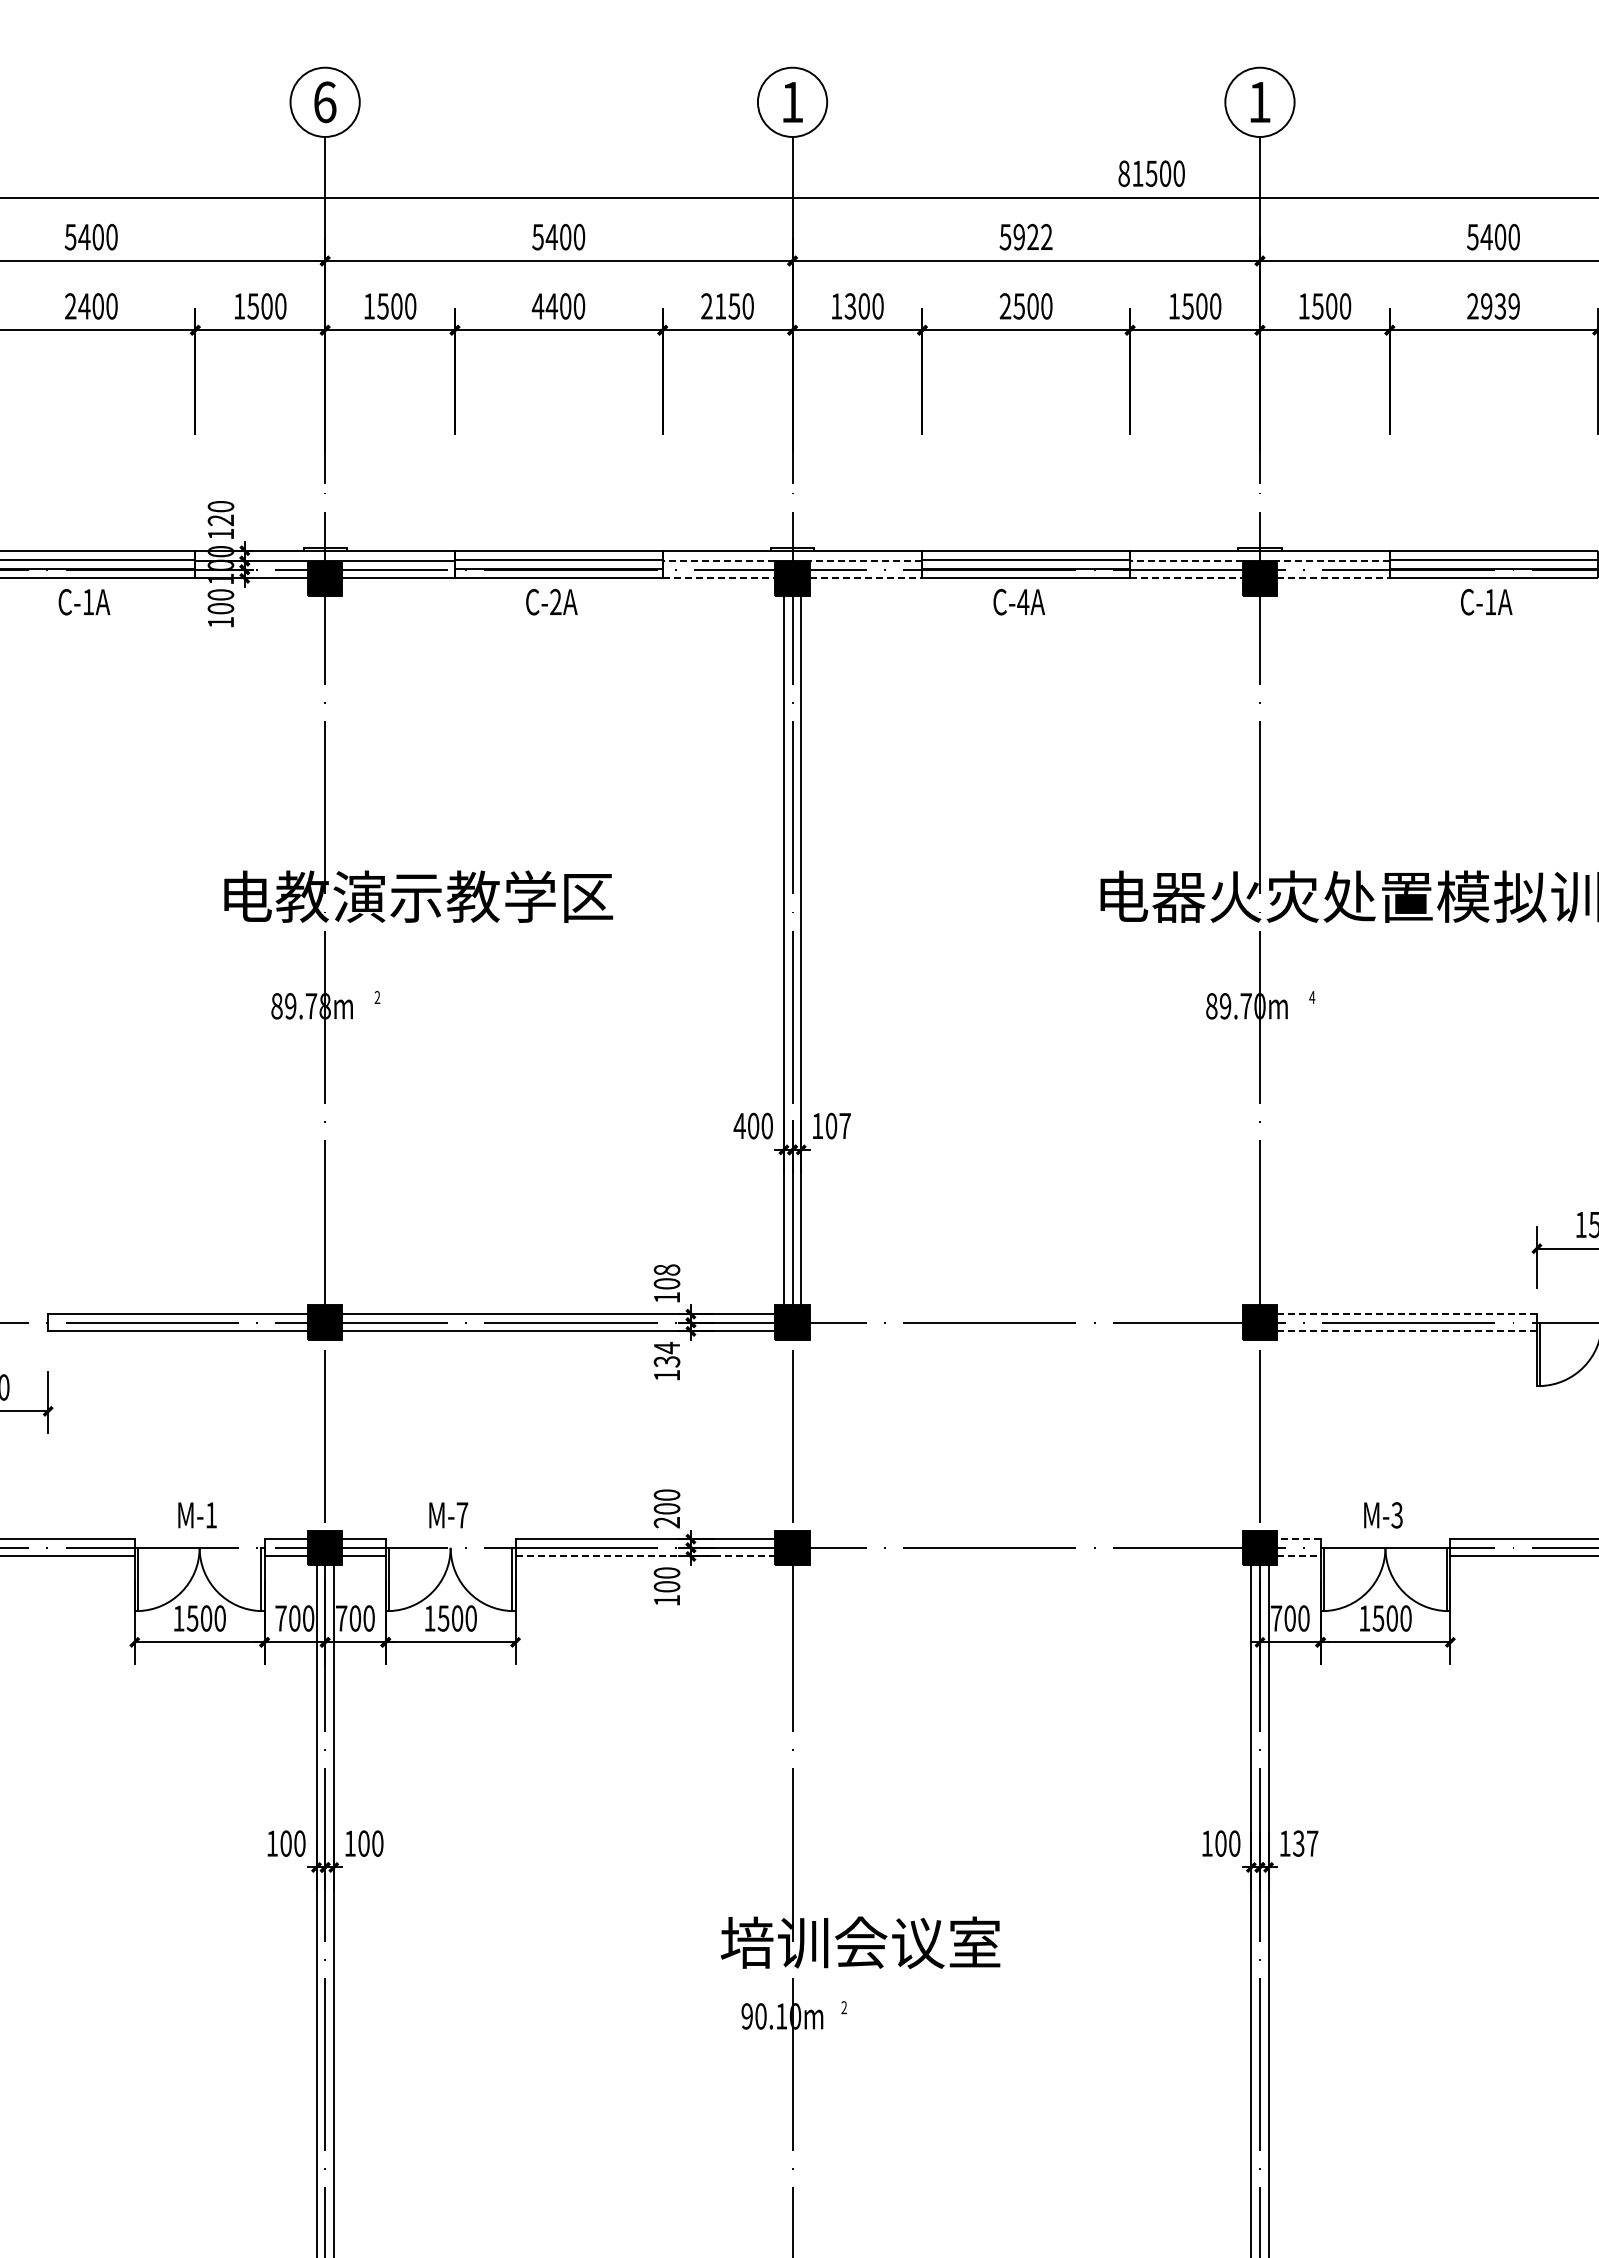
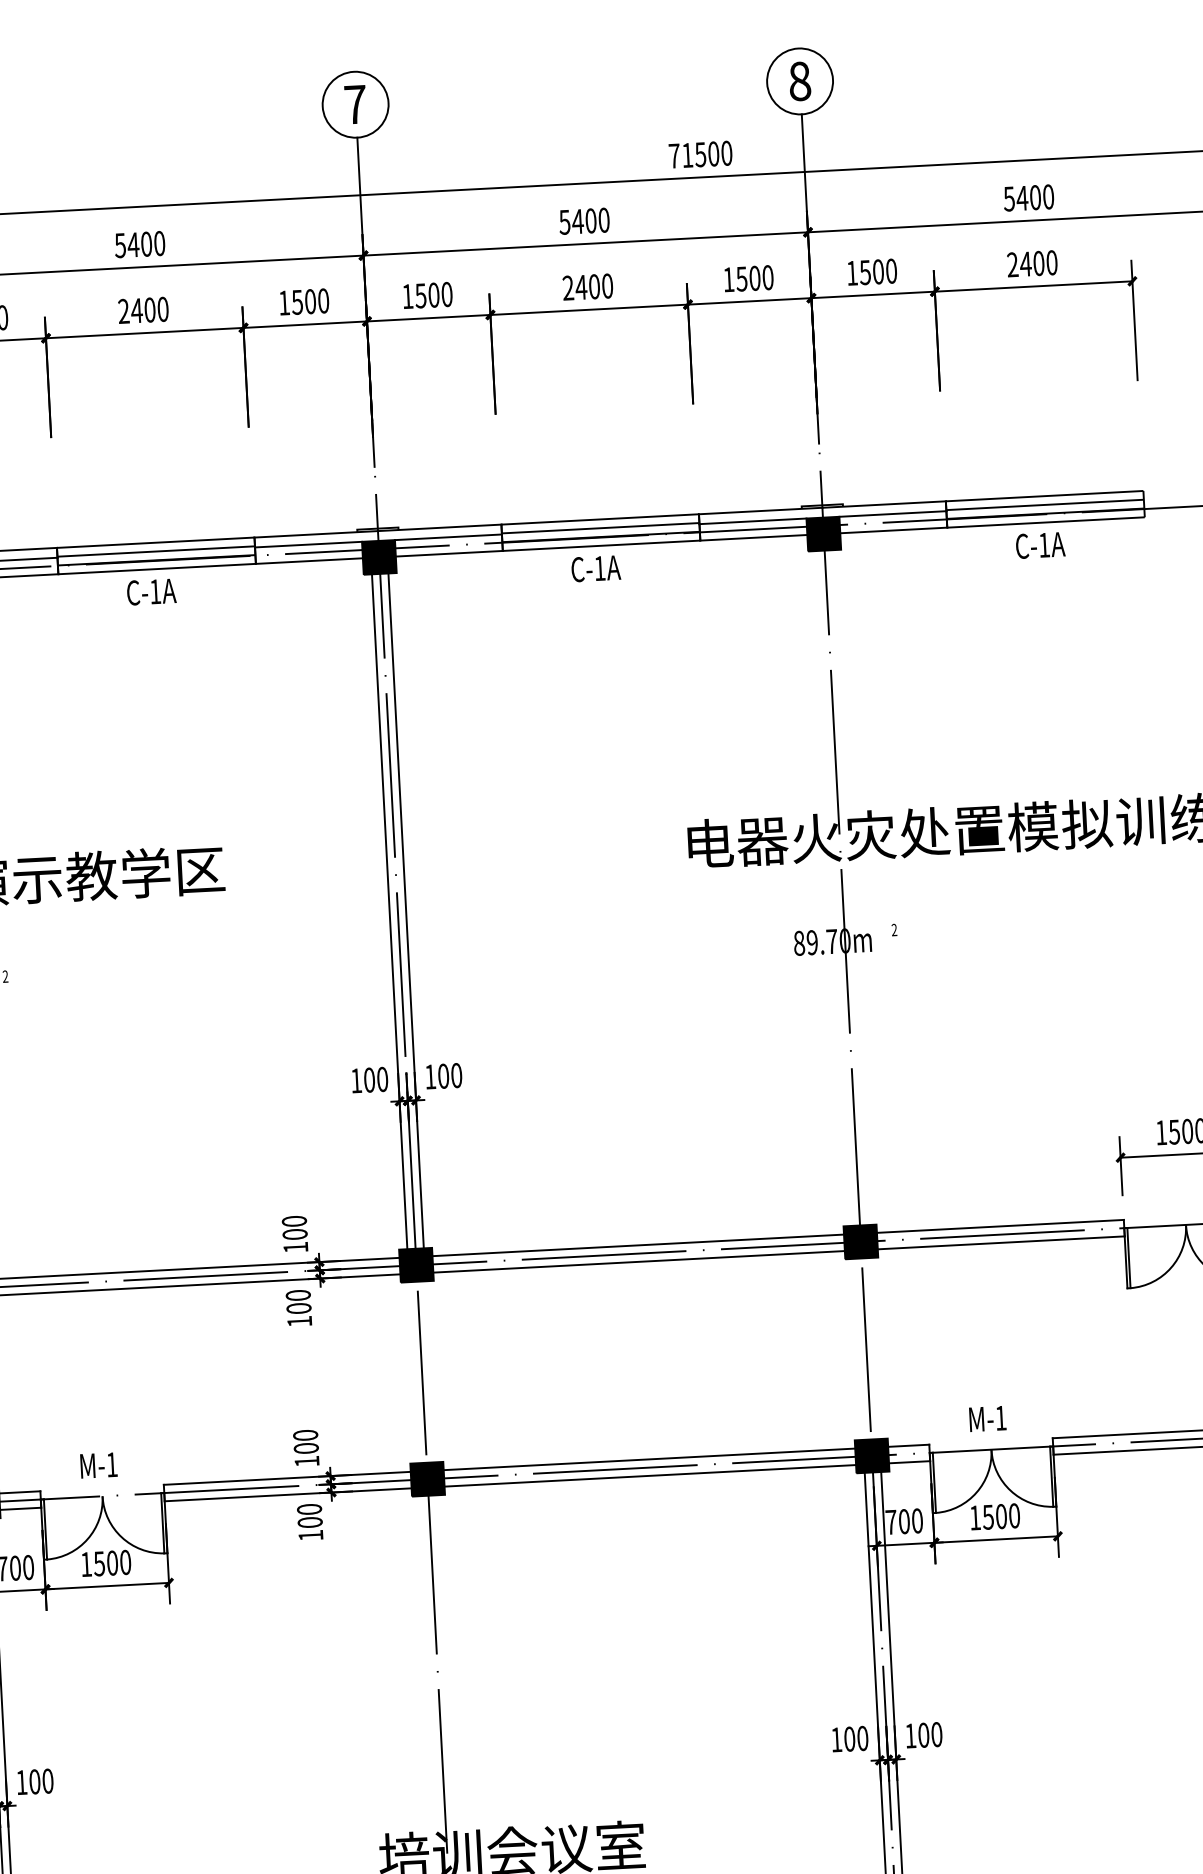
text: (792, 102) -> (355, 104), 1 -> 7
text: (1259, 102) -> (799, 81), 1 -> 8
text: (1123, 173) -> (673, 155), 81500 -> 71500
text: (1032, 236) -> (590, 220), 5922 -> 5400
text: (537, 306) -> (123, 311), 4400 -> 2400
text: (720, 306) -> (297, 302), 2150 -> 1500
text: (850, 306) -> (420, 295), 1300 -> 1500
text: (1019, 306) -> (581, 287), 2500 -> 2400
text: (1499, 306) -> (1038, 263), 2939 -> 2400
line: (718, 561) -> (308, 545), dashed -> solid
line: (865, 561) -> (447, 537), dashed -> solid
line: (1185, 561) -> (752, 521), dashed -> solid
line: (1333, 561) -> (892, 514), dashed -> solid
line: (719, 578) -> (309, 561), dashed -> solid
line: (866, 578) -> (449, 553), dashed -> solid
line: (1186, 578) -> (753, 537), dashed -> solid
line: (1334, 578) -> (894, 530), dashed -> solid
text: (555, 601) -> (155, 591), C-2A -> C-1A
text: (1023, 601) -> (600, 567), C-4A -> C-1A
text: (1312, 997) -> (894, 930), 4 -> 2
text: (739, 1125) -> (356, 1080), 400 -> 100
text: (844, 1125) -> (456, 1075), 107 -> 100
text: (667, 1269) -> (294, 1220), 108 -> 100
line: (1025, 1314) -> (637, 1245), added
line: (1407, 1314) -> (1000, 1226), dashed -> solid
line: (1025, 1331) -> (638, 1261), added
line: (1407, 1331) -> (1001, 1242), dashed -> solid
text: (666, 1354) -> (298, 1301), 134 -> 100
text: (462, 1515) -> (112, 1464), M-7 -> M-1
text: (1396, 1515) -> (1000, 1418), M-3 -> M-1
text: (666, 1522) -> (306, 1461), 200 -> 100
line: (1025, 1539) -> (648, 1459), added
line: (1298, 1539) -> (908, 1446), dashed -> solid
line: (645, 1556) -> (288, 1494), dashed -> solid
line: (1025, 1556) -> (649, 1475), added
line: (1298, 1556) -> (909, 1462), dashed -> solid
text: (1305, 1843) -> (930, 1734), 137 -> 100

